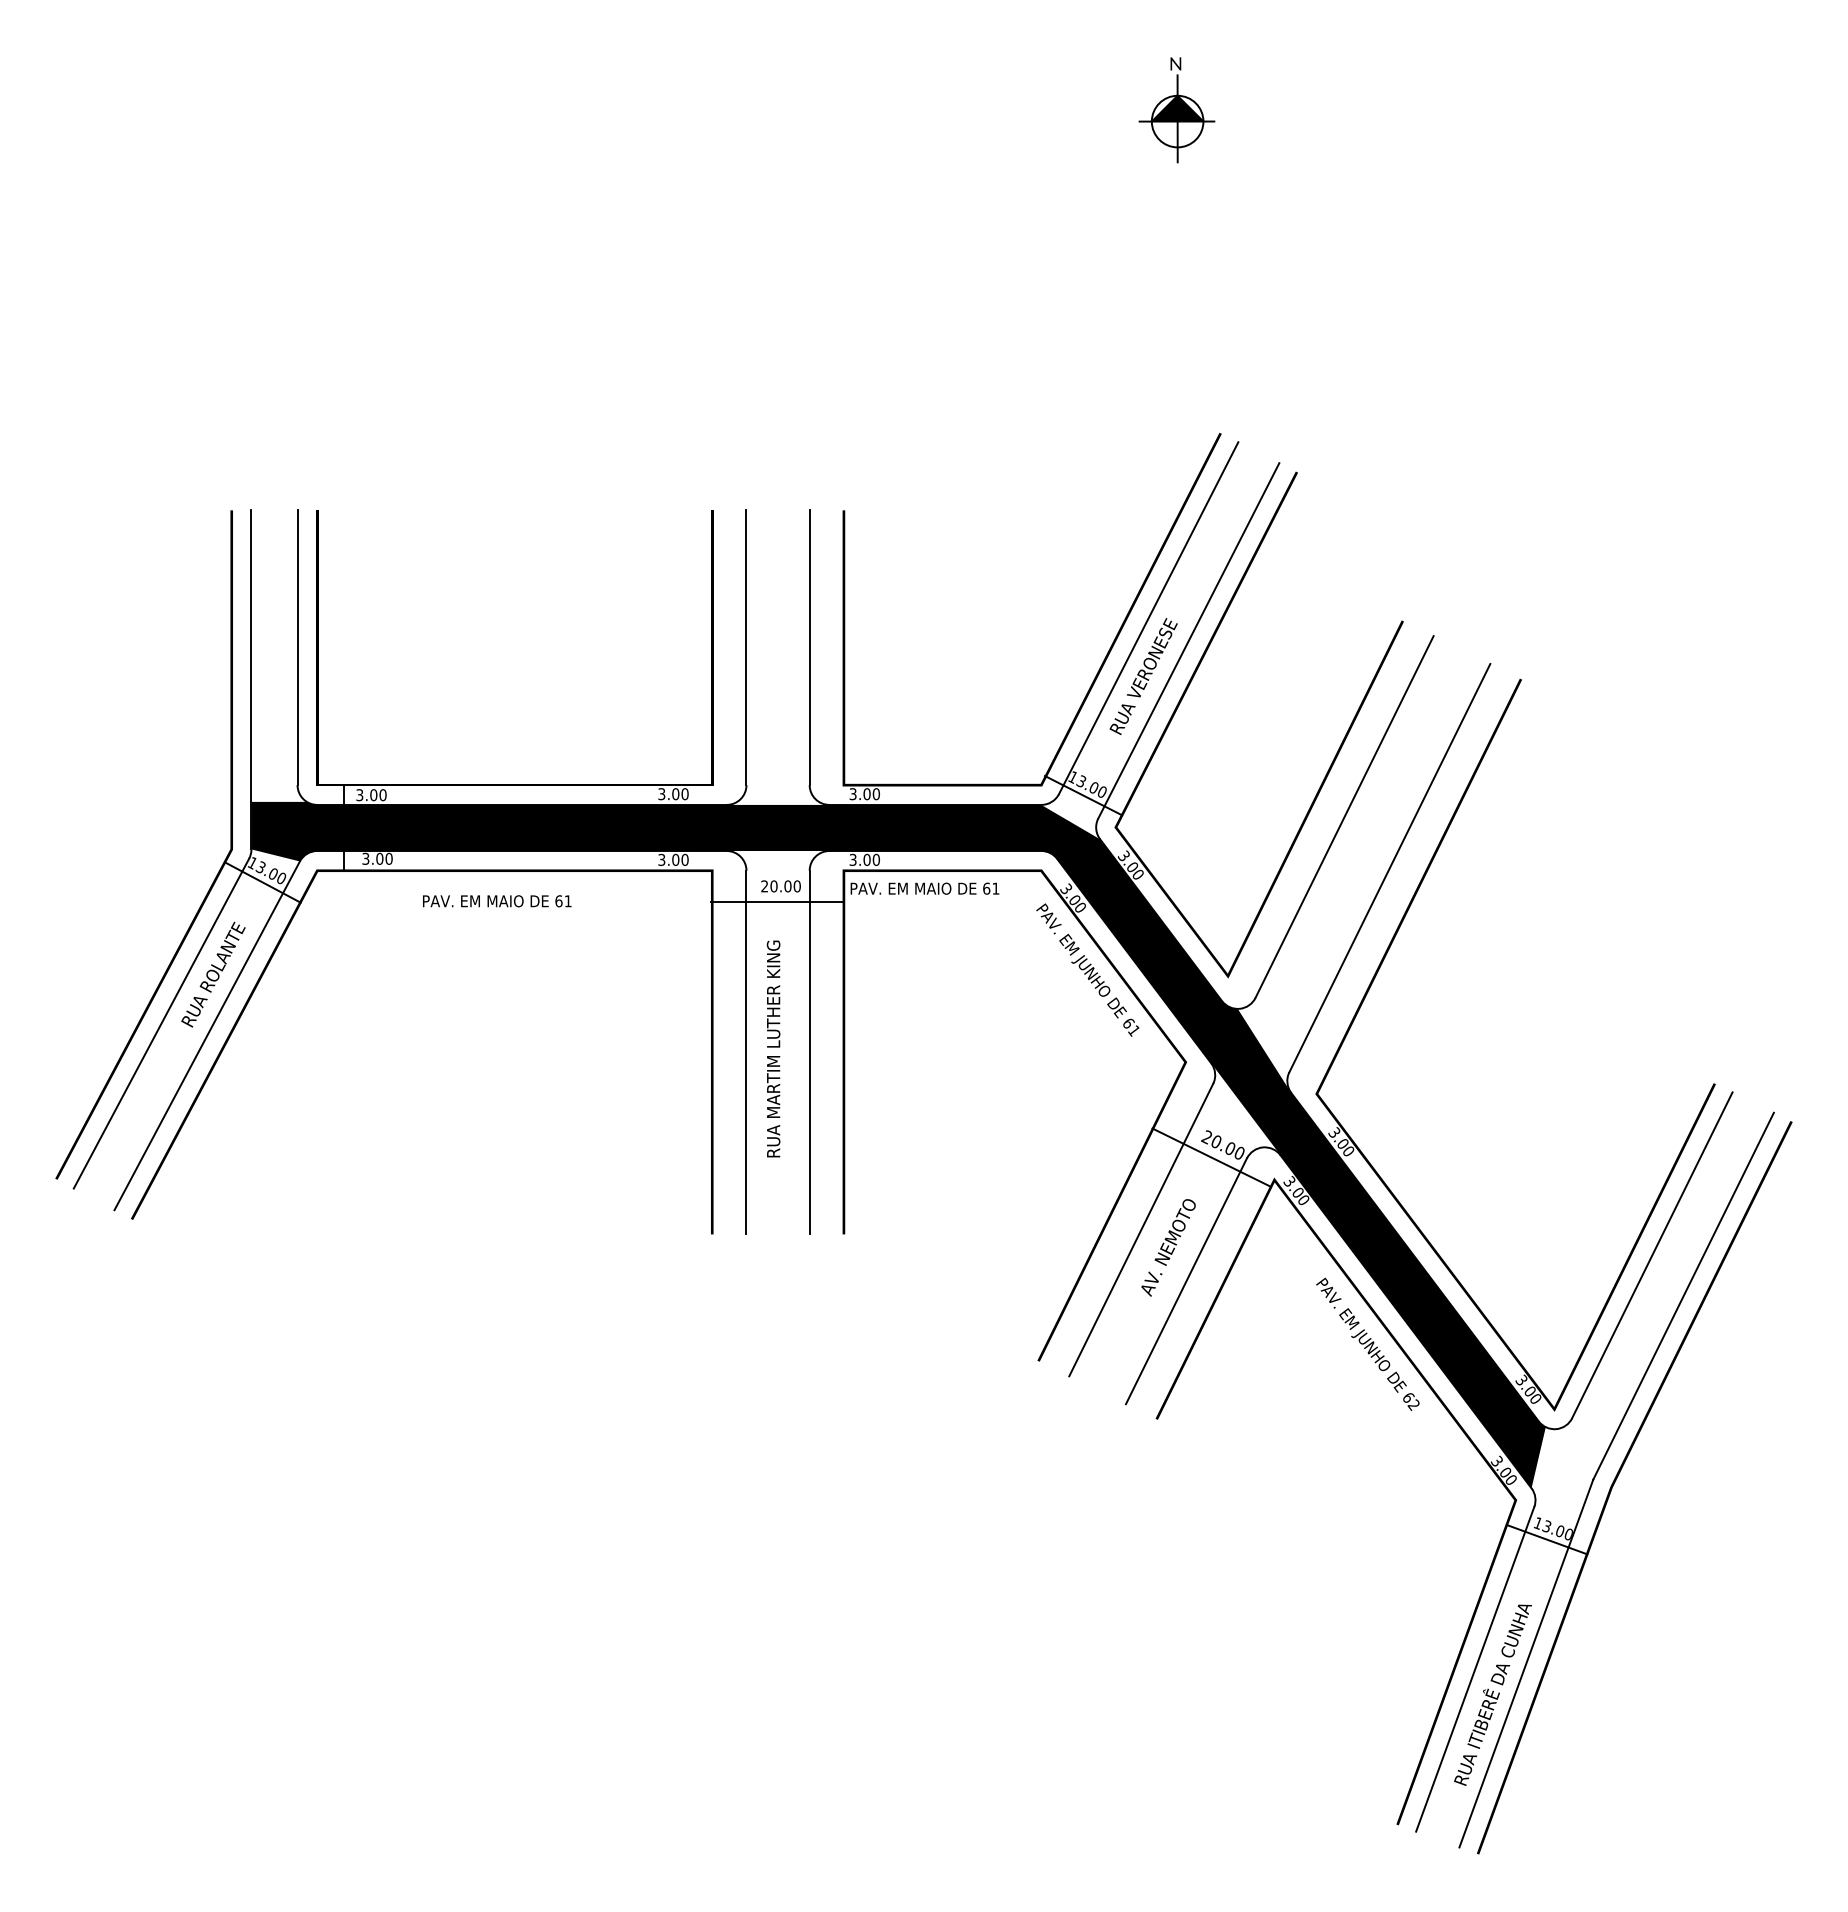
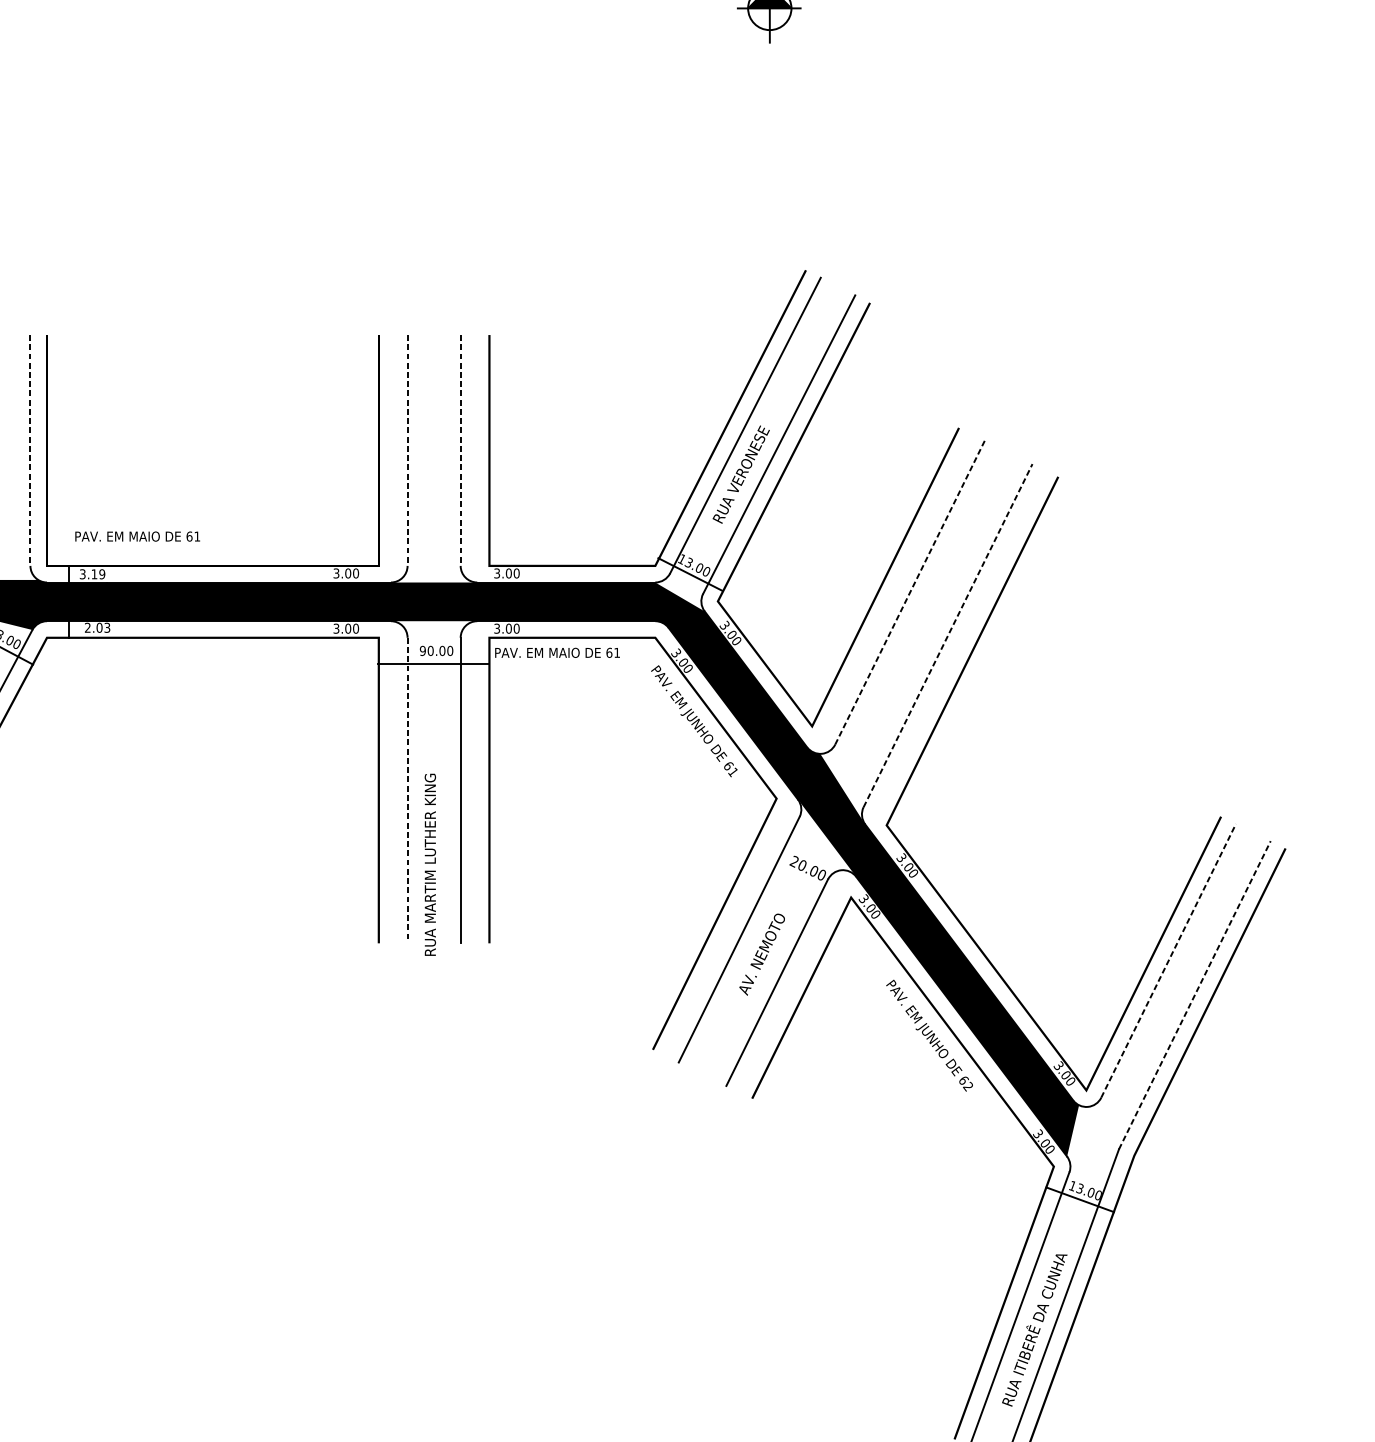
line: (297, 648) -> (30, 451), solid -> dashed
line: (746, 648) -> (407, 451), solid -> dashed
line: (809, 648) -> (460, 451), solid -> dashed
text: (378, 795) -> (98, 574), 3.00 -> 3.19
line: (1344, 817) -> (909, 593), solid -> dashed
text: (377, 858) -> (97, 627), 3.00 -> 2.03
line: (1389, 868) -> (947, 635), solid -> dashed
text: (764, 886) -> (422, 651), 20.00 -> 90.00
text: (497, 901) -> (137, 536), moved
text: (773, 1048) -> (430, 864), moved
line: (746, 1052) -> (407, 790), solid -> dashed
line: (1211, 1157) -> (798, 878), removed
line: (1652, 1255) -> (1168, 961), solid -> dashed
line: (1683, 1295) -> (1194, 994), solid -> dashed

